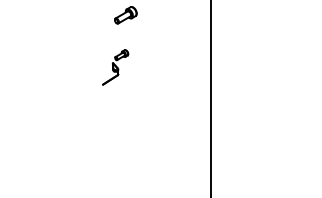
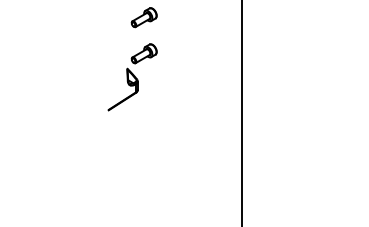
part: (115, 67) -> (132, 77), size x1.67

